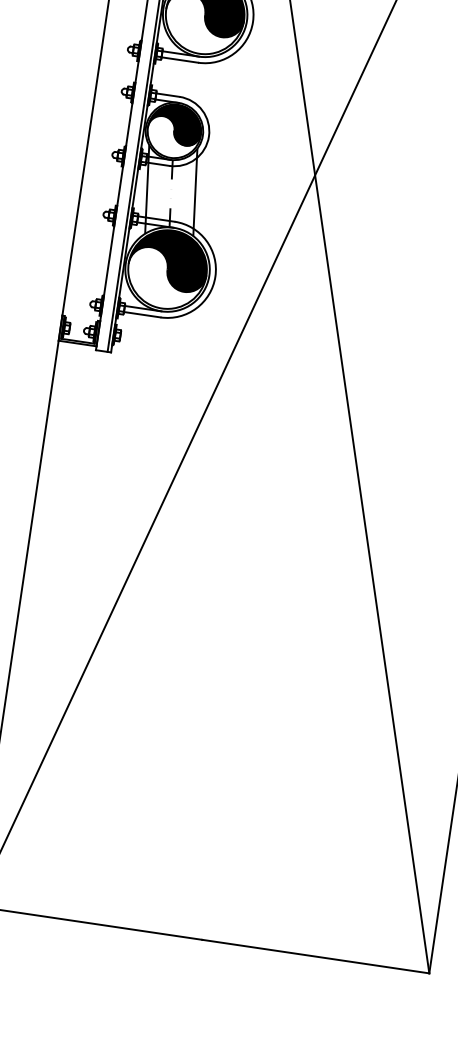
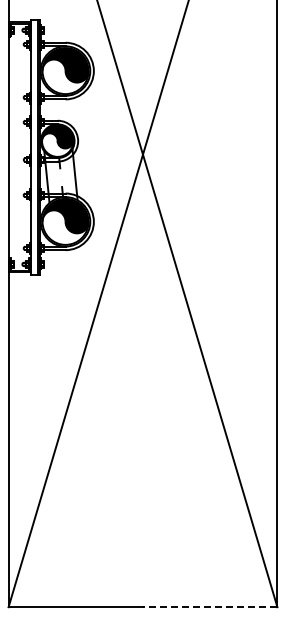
line: (314, 956) -> (209, 607), solid -> dashed

